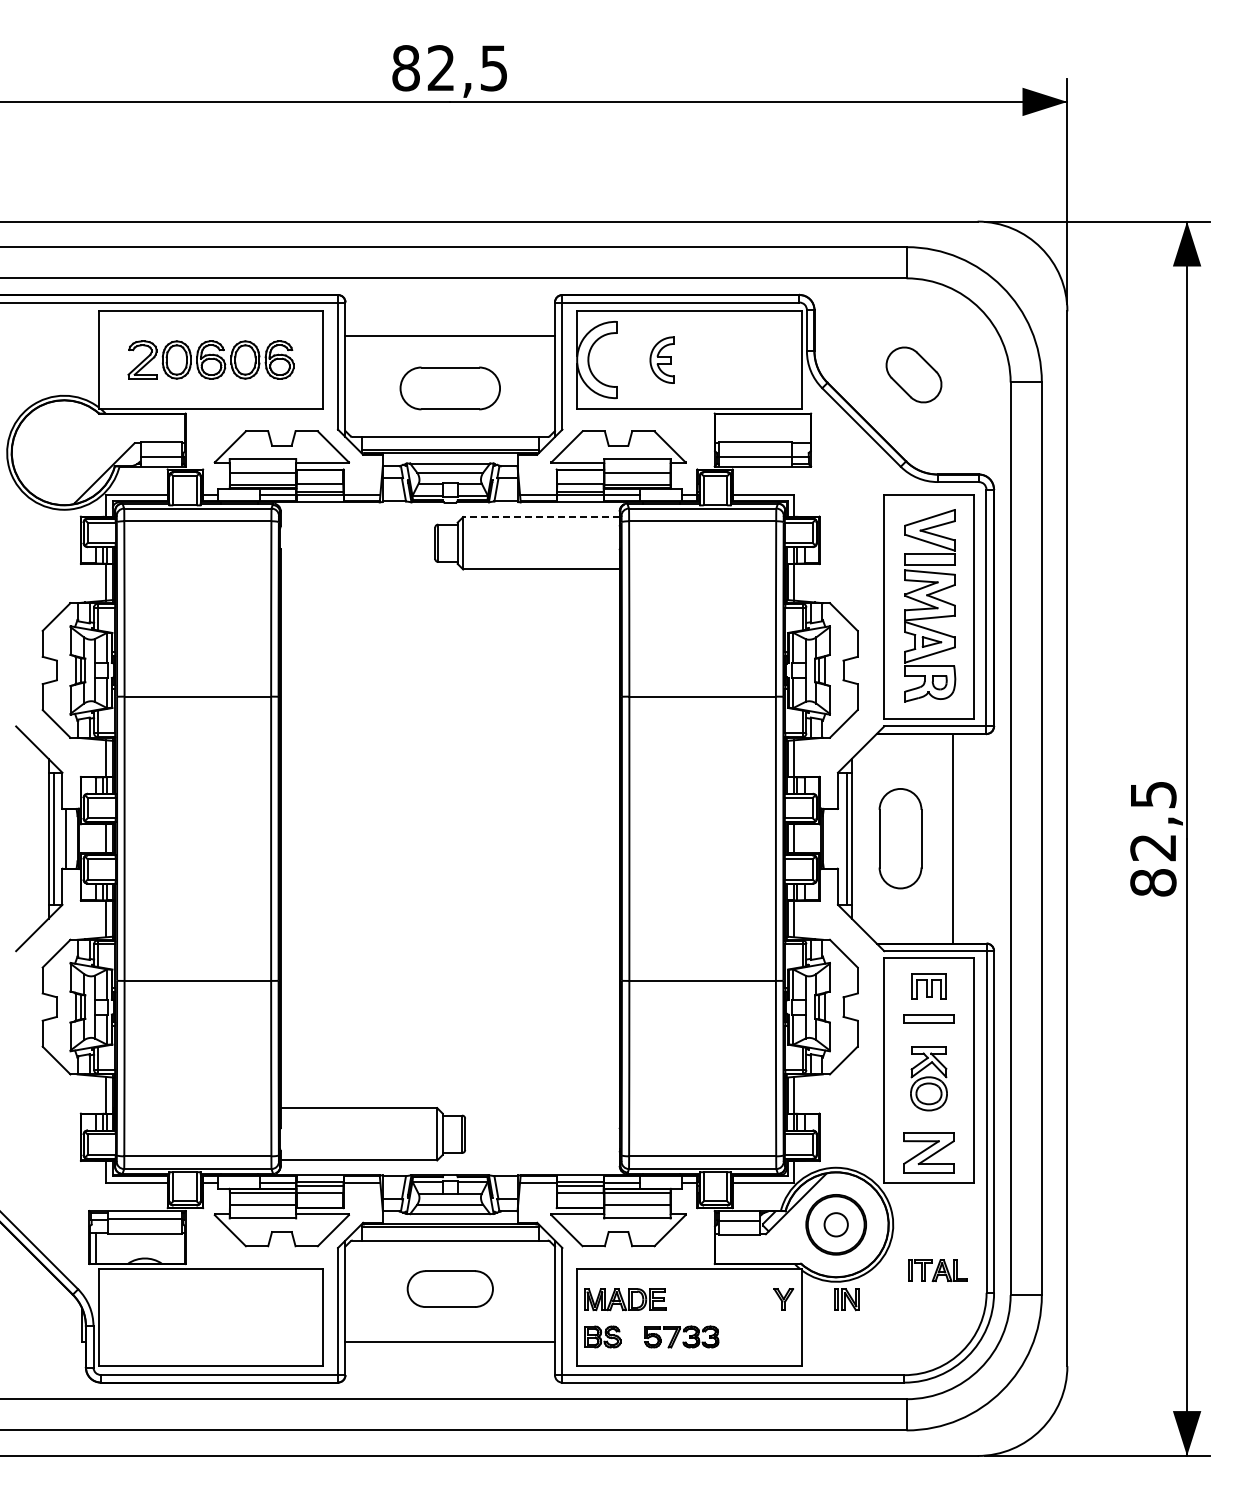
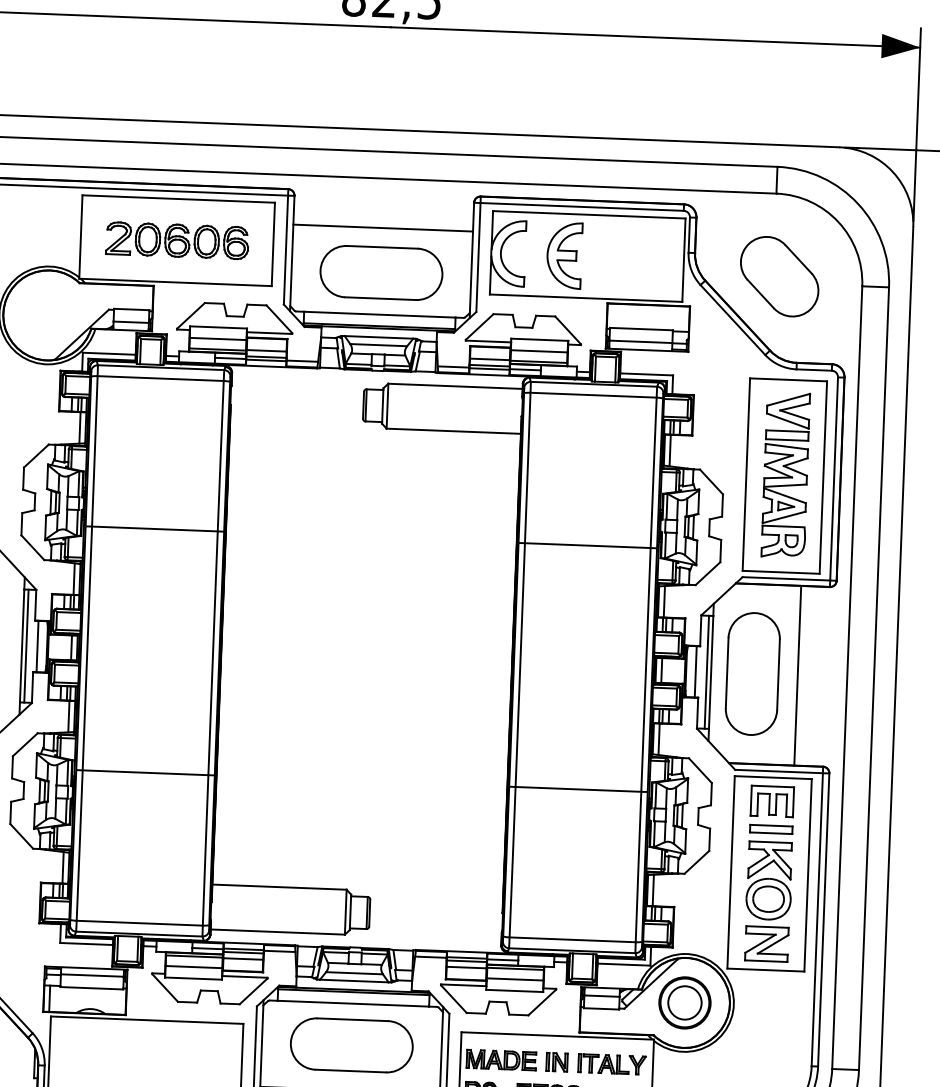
part: (661, 360) -> (563, 255), size x1.67
part: (913, 374) -> (779, 276), size x1.67
part: (450, 388) -> (381, 273), size x1.43
line: (541, 517) -> (455, 386), dashed -> solid
line: (833, 838) -> (695, 671), added
part: (900, 838) -> (752, 673), size x1.43
part: (928, 986) -> (771, 801), size x1.43
part: (928, 1078) -> (768, 880), size x1.43
circle: (835, 1224) -> (684, 1002), size x1.67
part: (937, 1270) -> (602, 1063), moved
part: (450, 1288) -> (352, 1044), size x1.67
part: (846, 1299) -> (556, 1062), moved

